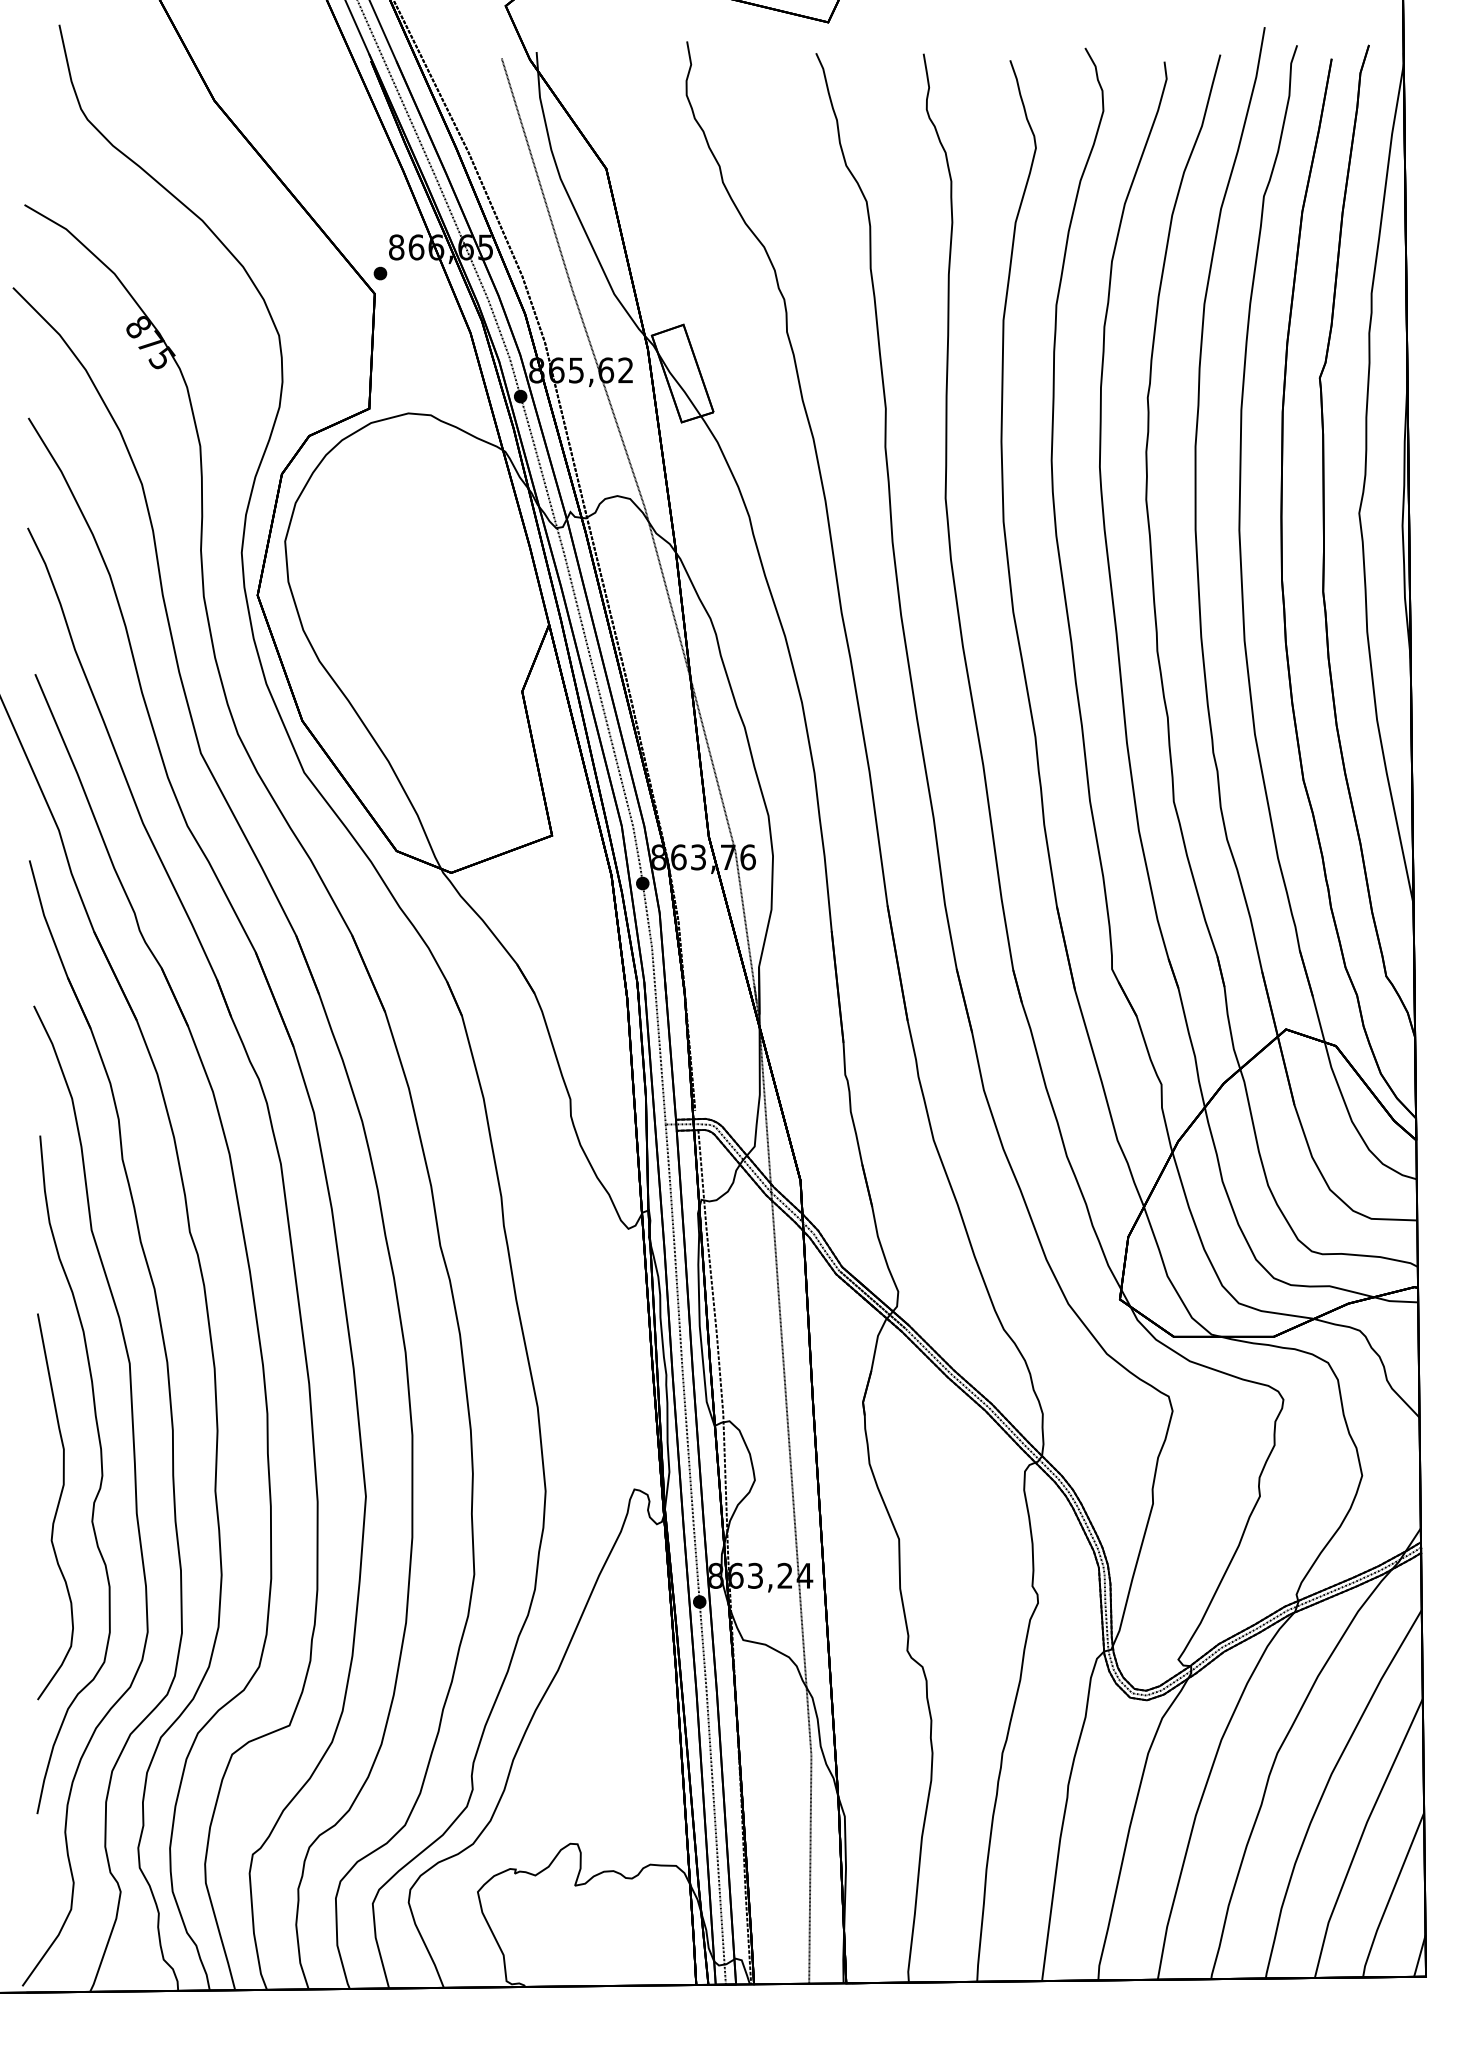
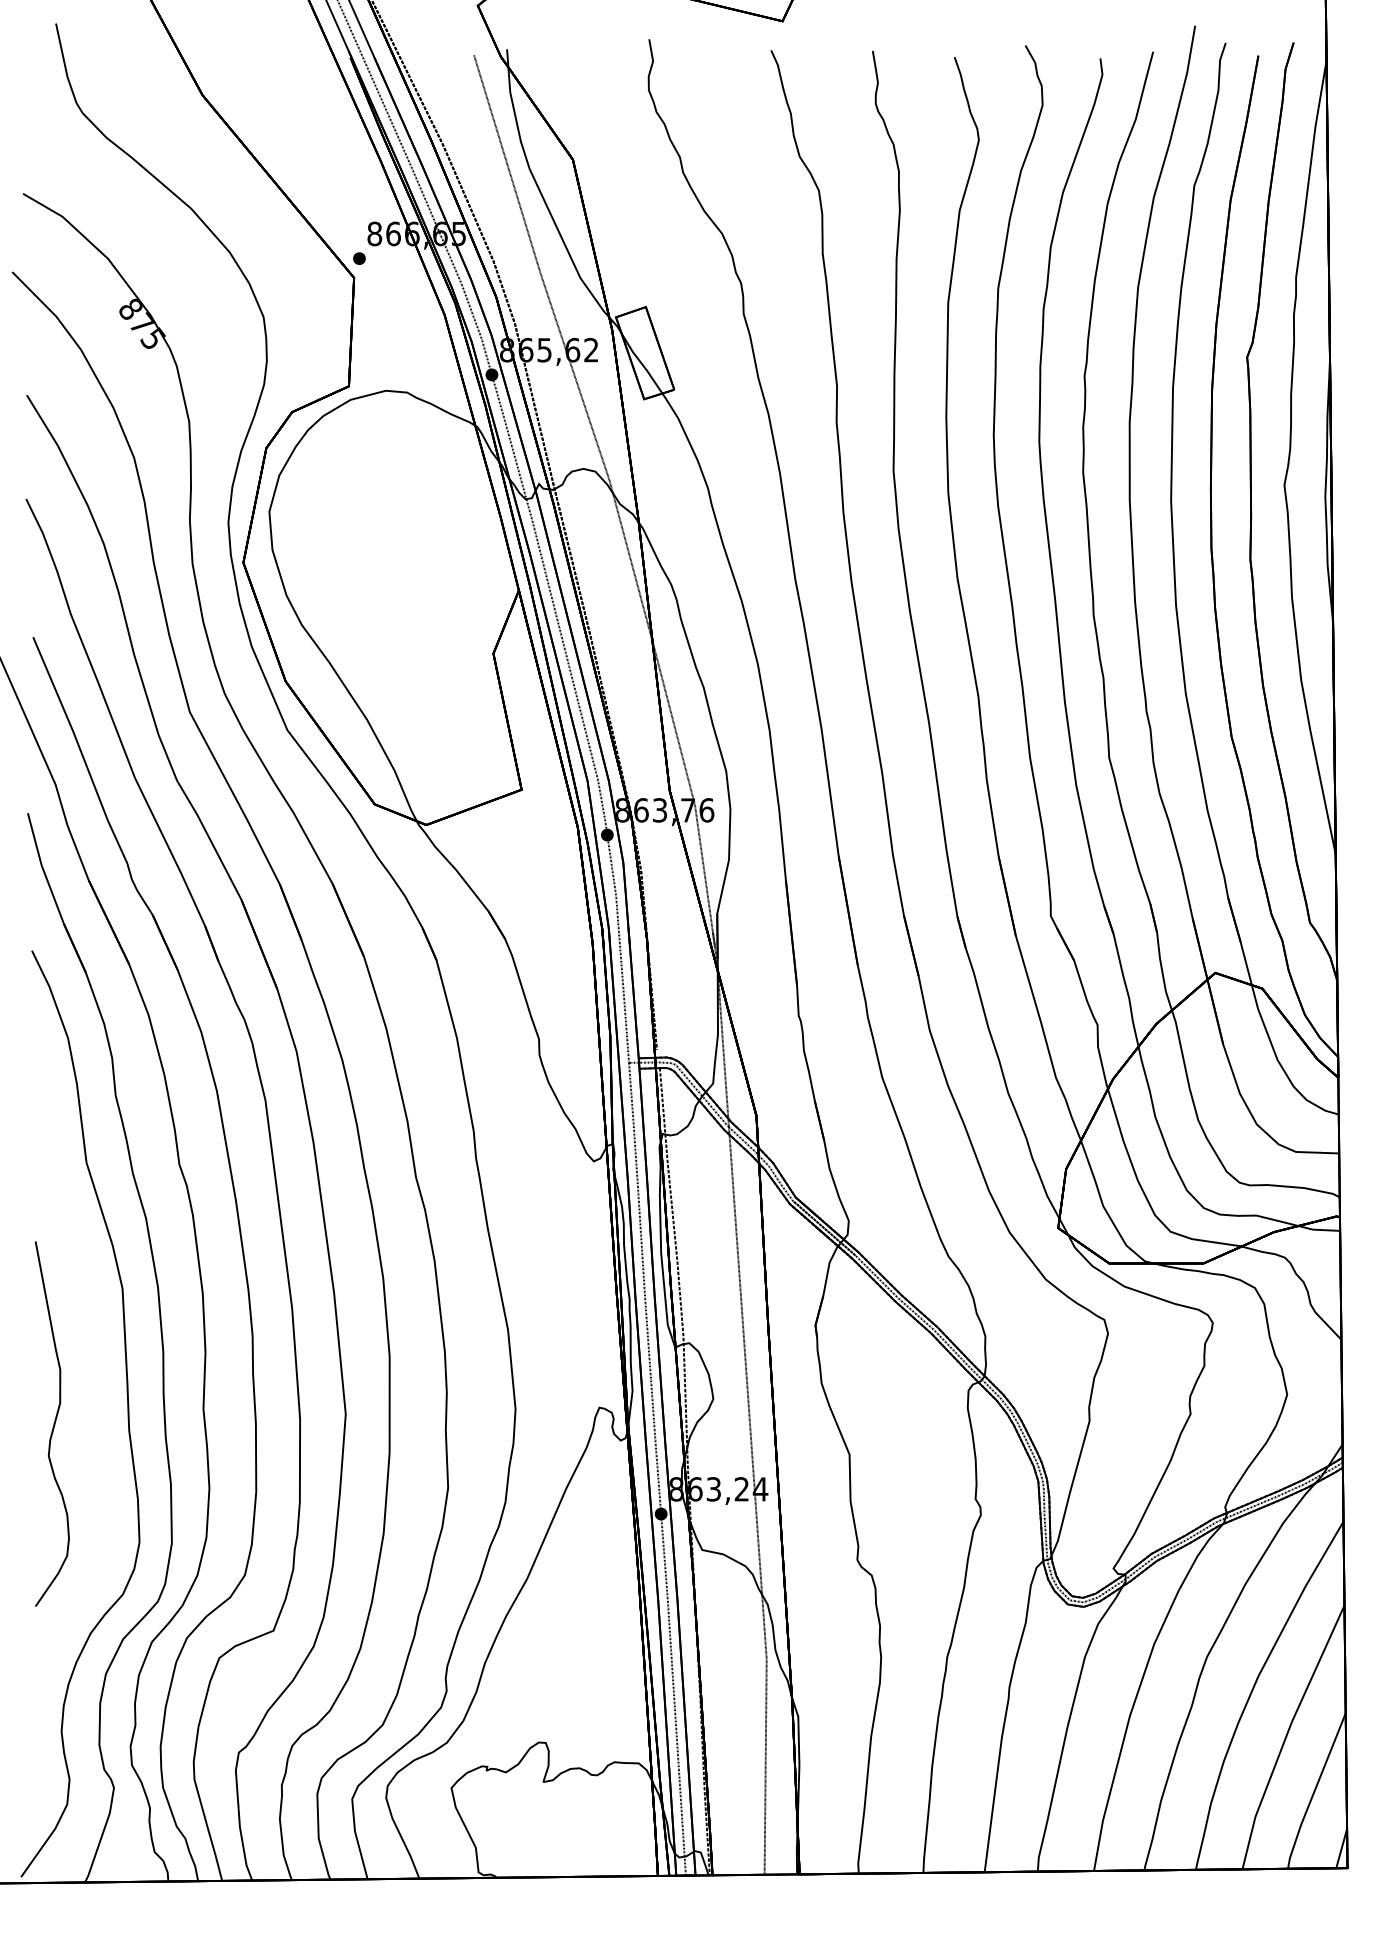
curve: (100, 1479) -> (94, 1398), removed

